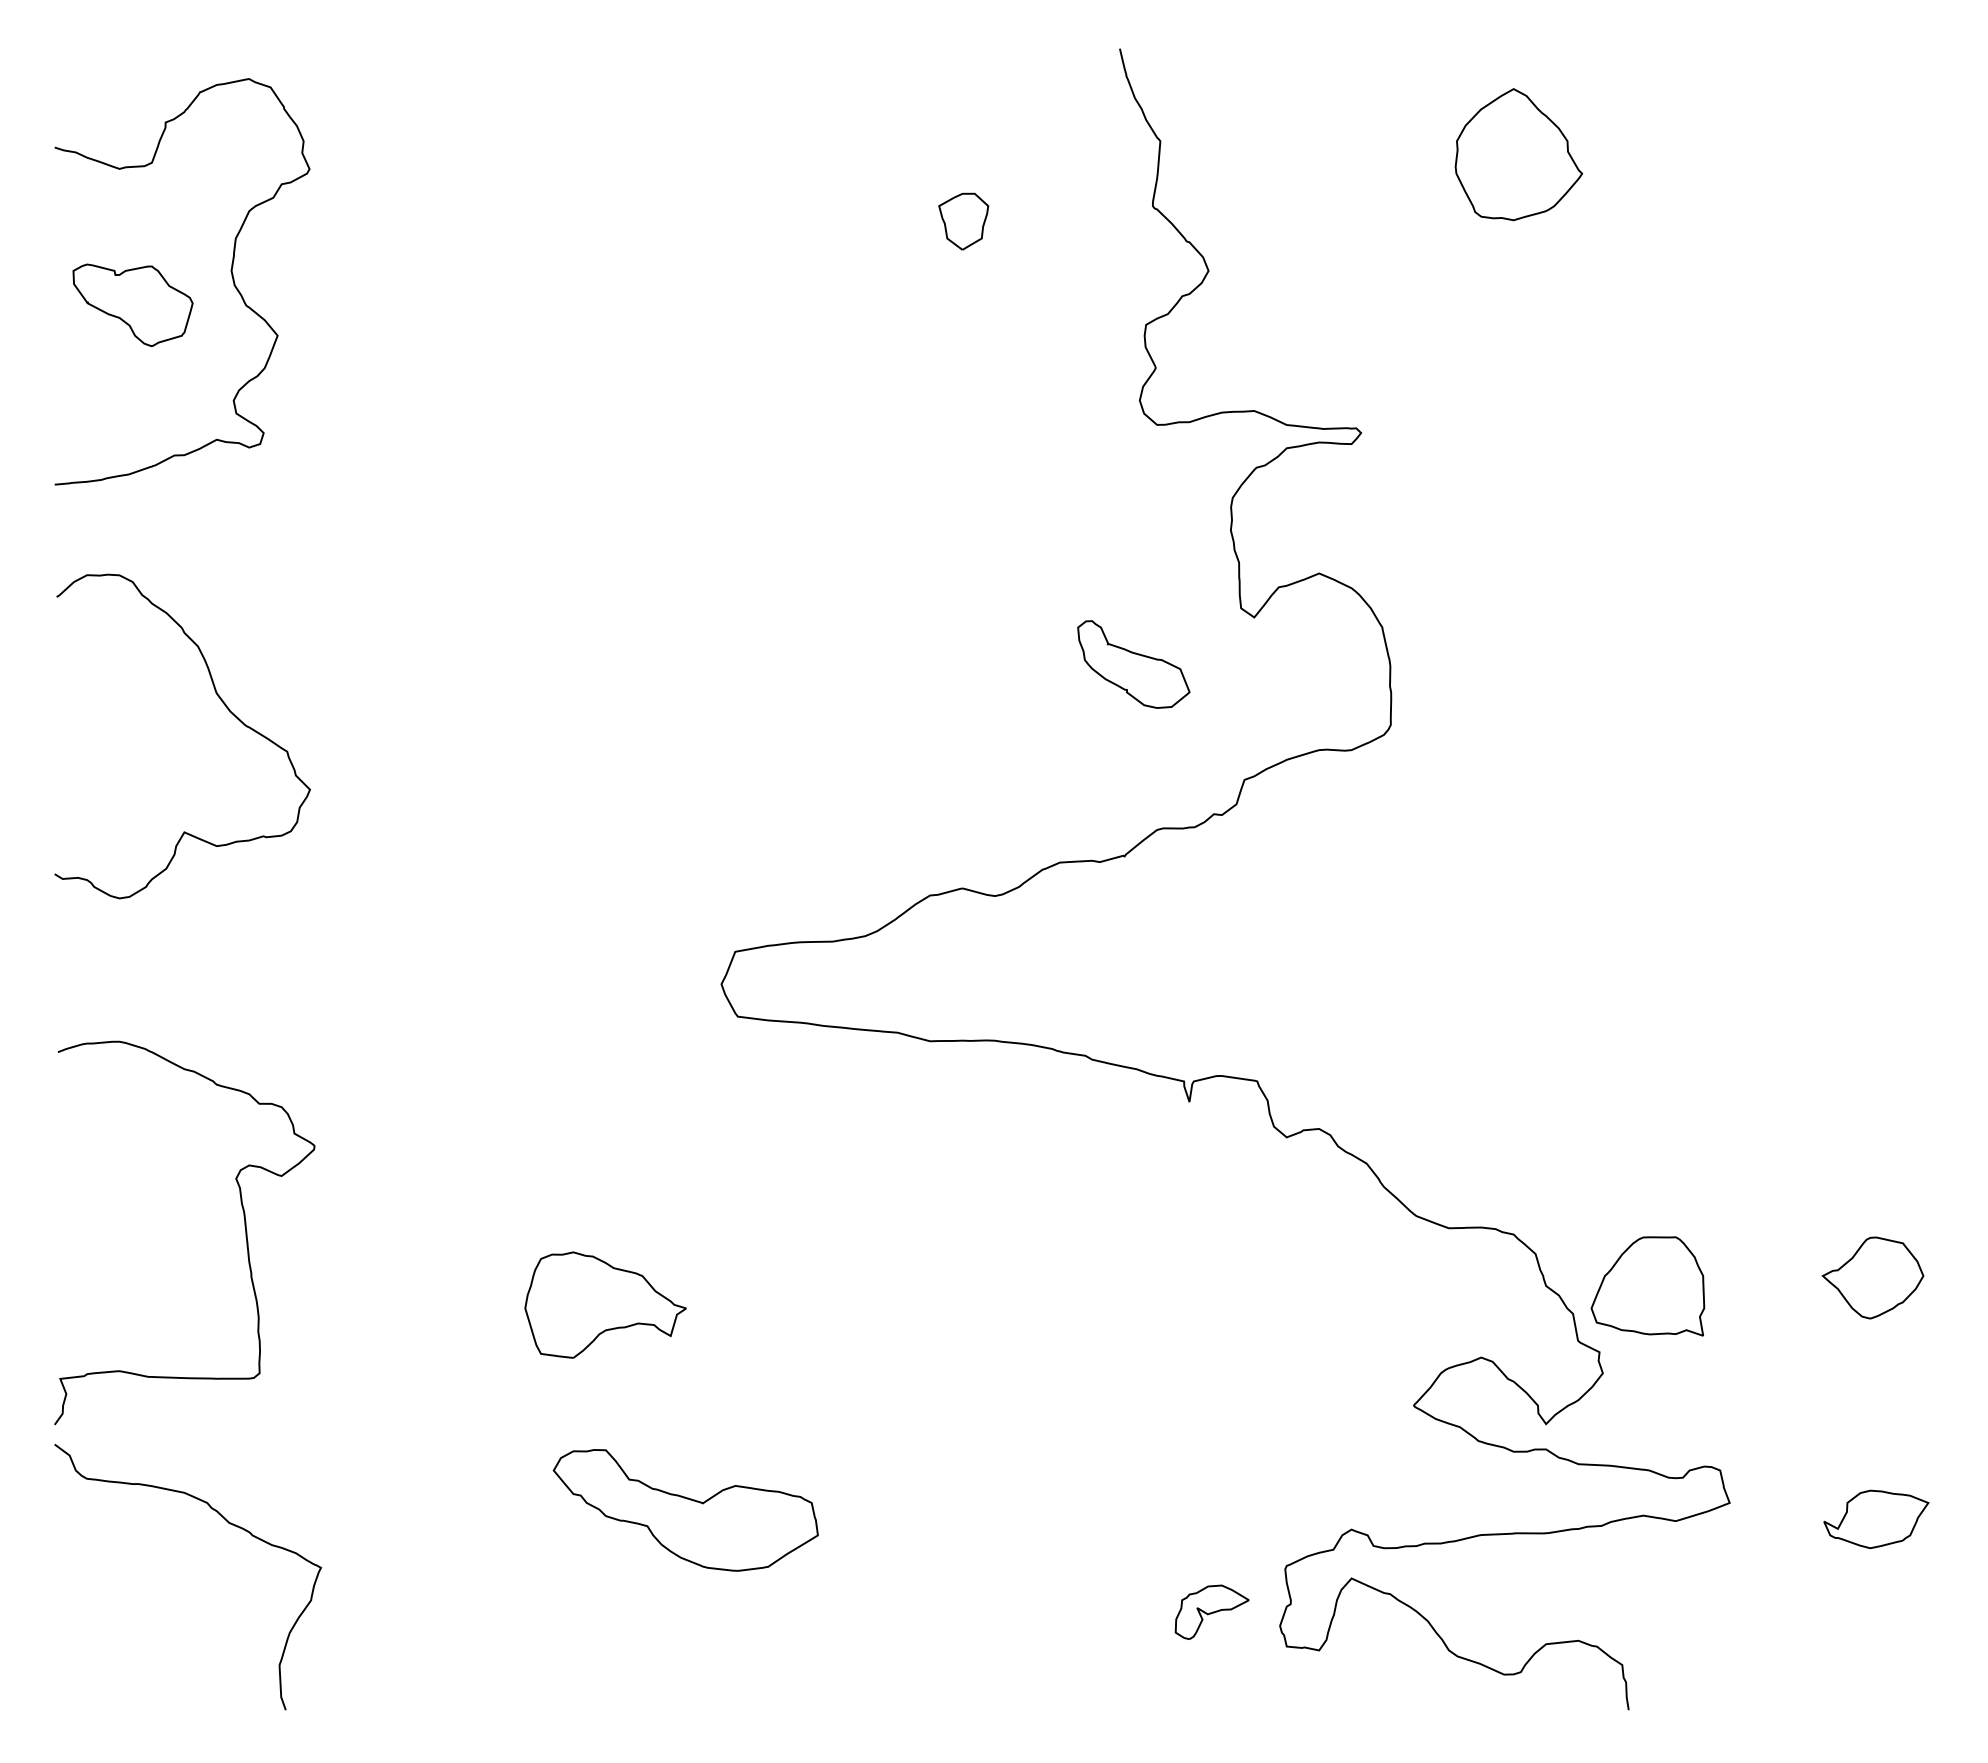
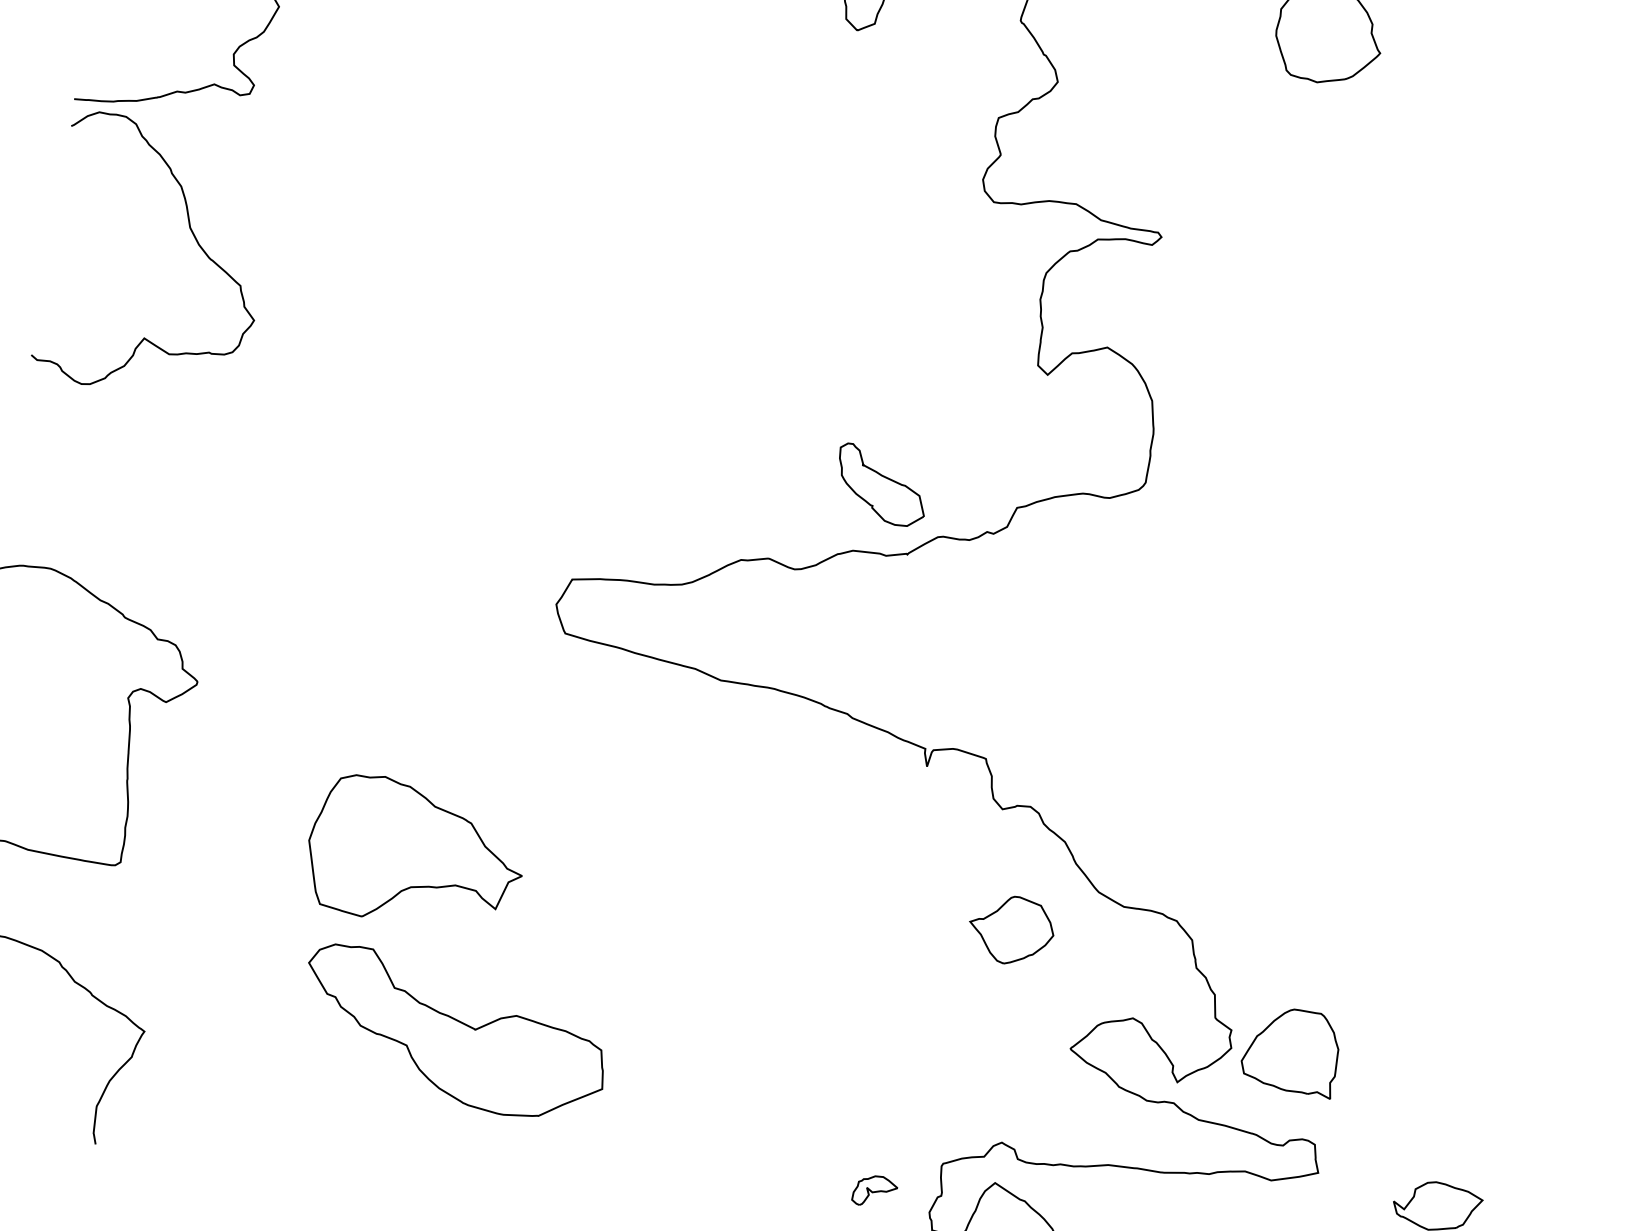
part: (1133, 664) -> (881, 485), moved
curve: (223, 704) -> (194, 238), moved
part: (1872, 1277) -> (1011, 929), moved
part: (1647, 1286) -> (1290, 1050), moved
part: (605, 1304) -> (416, 853), size x1.6
part: (685, 1510) -> (453, 1034), size x1.4
part: (1211, 1611) -> (874, 1190), size x0.7

